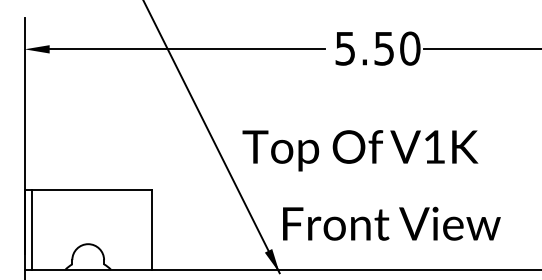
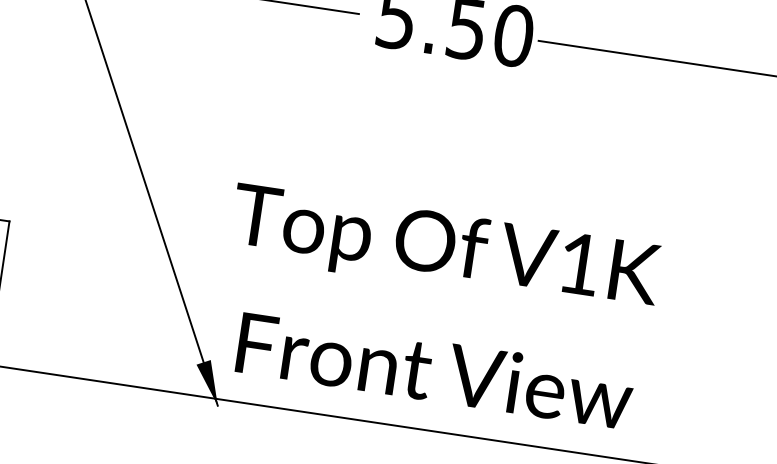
text: (360, 150) -> (445, 250), moved
text: (391, 223) -> (434, 370), moved

